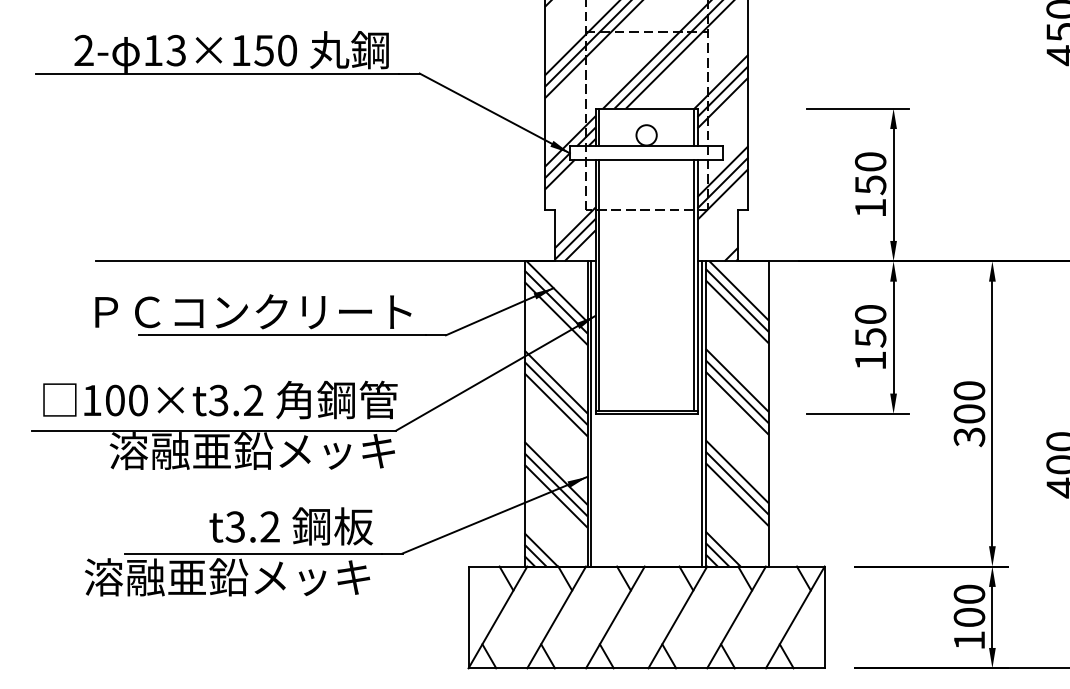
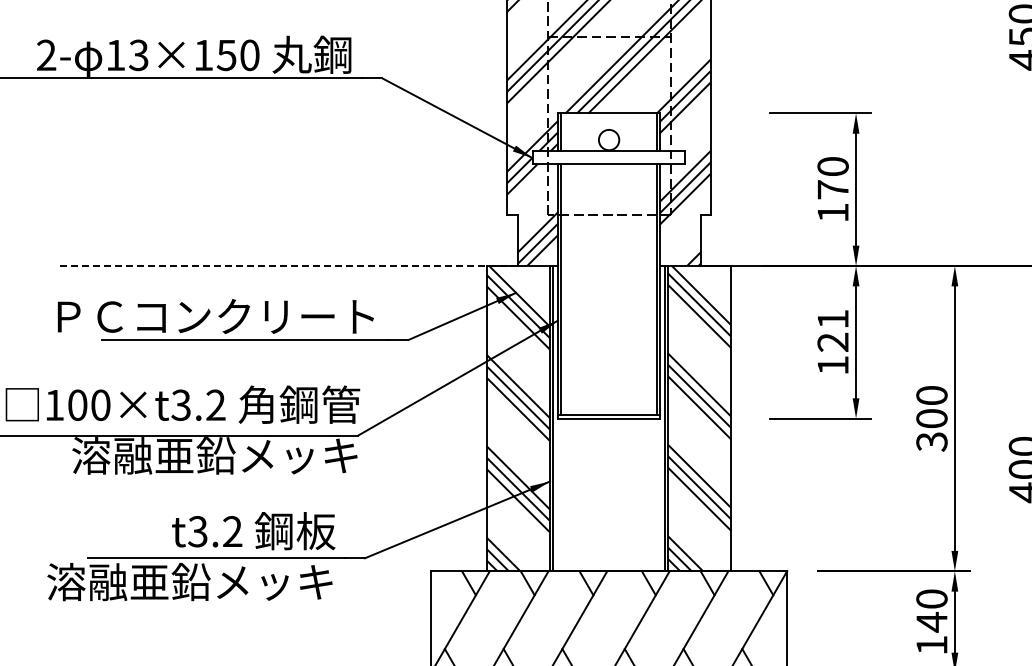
text: (870, 185) -> (832, 190), 150 -> 170
line: (325, 261) -> (287, 266), solid -> dashed
text: (870, 326) -> (832, 331), 150 -> 121
text: (969, 617) -> (931, 622), 100 -> 140

